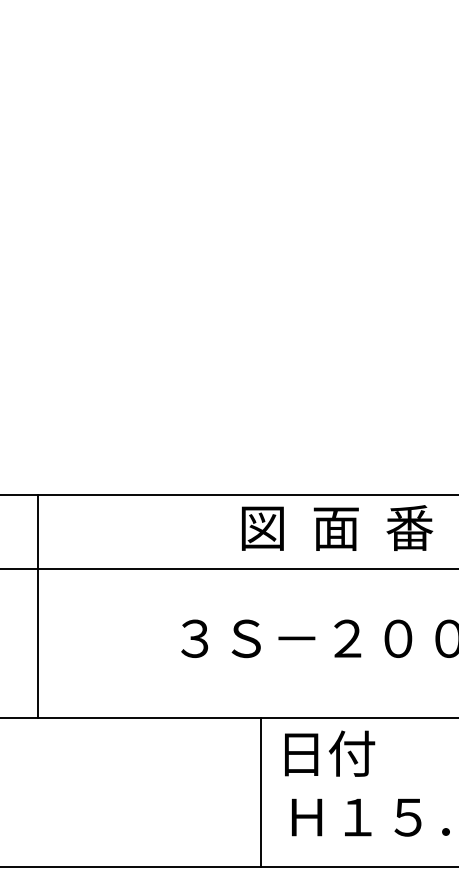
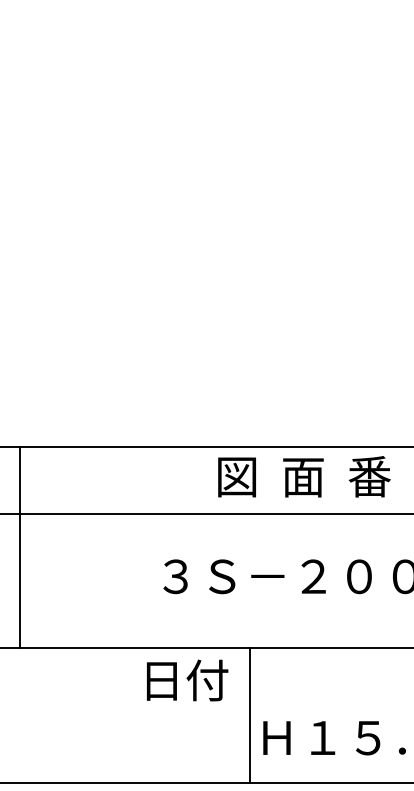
line: (38, 606) -> (20, 547), moved
text: (330, 753) -> (188, 680), moved
line: (261, 792) -> (250, 715), moved

